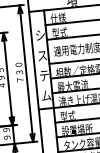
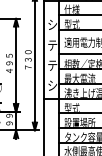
text: (42, 55) -> (52, 45), ス -> テ
text: (46, 95) -> (52, 85), ム -> シ

